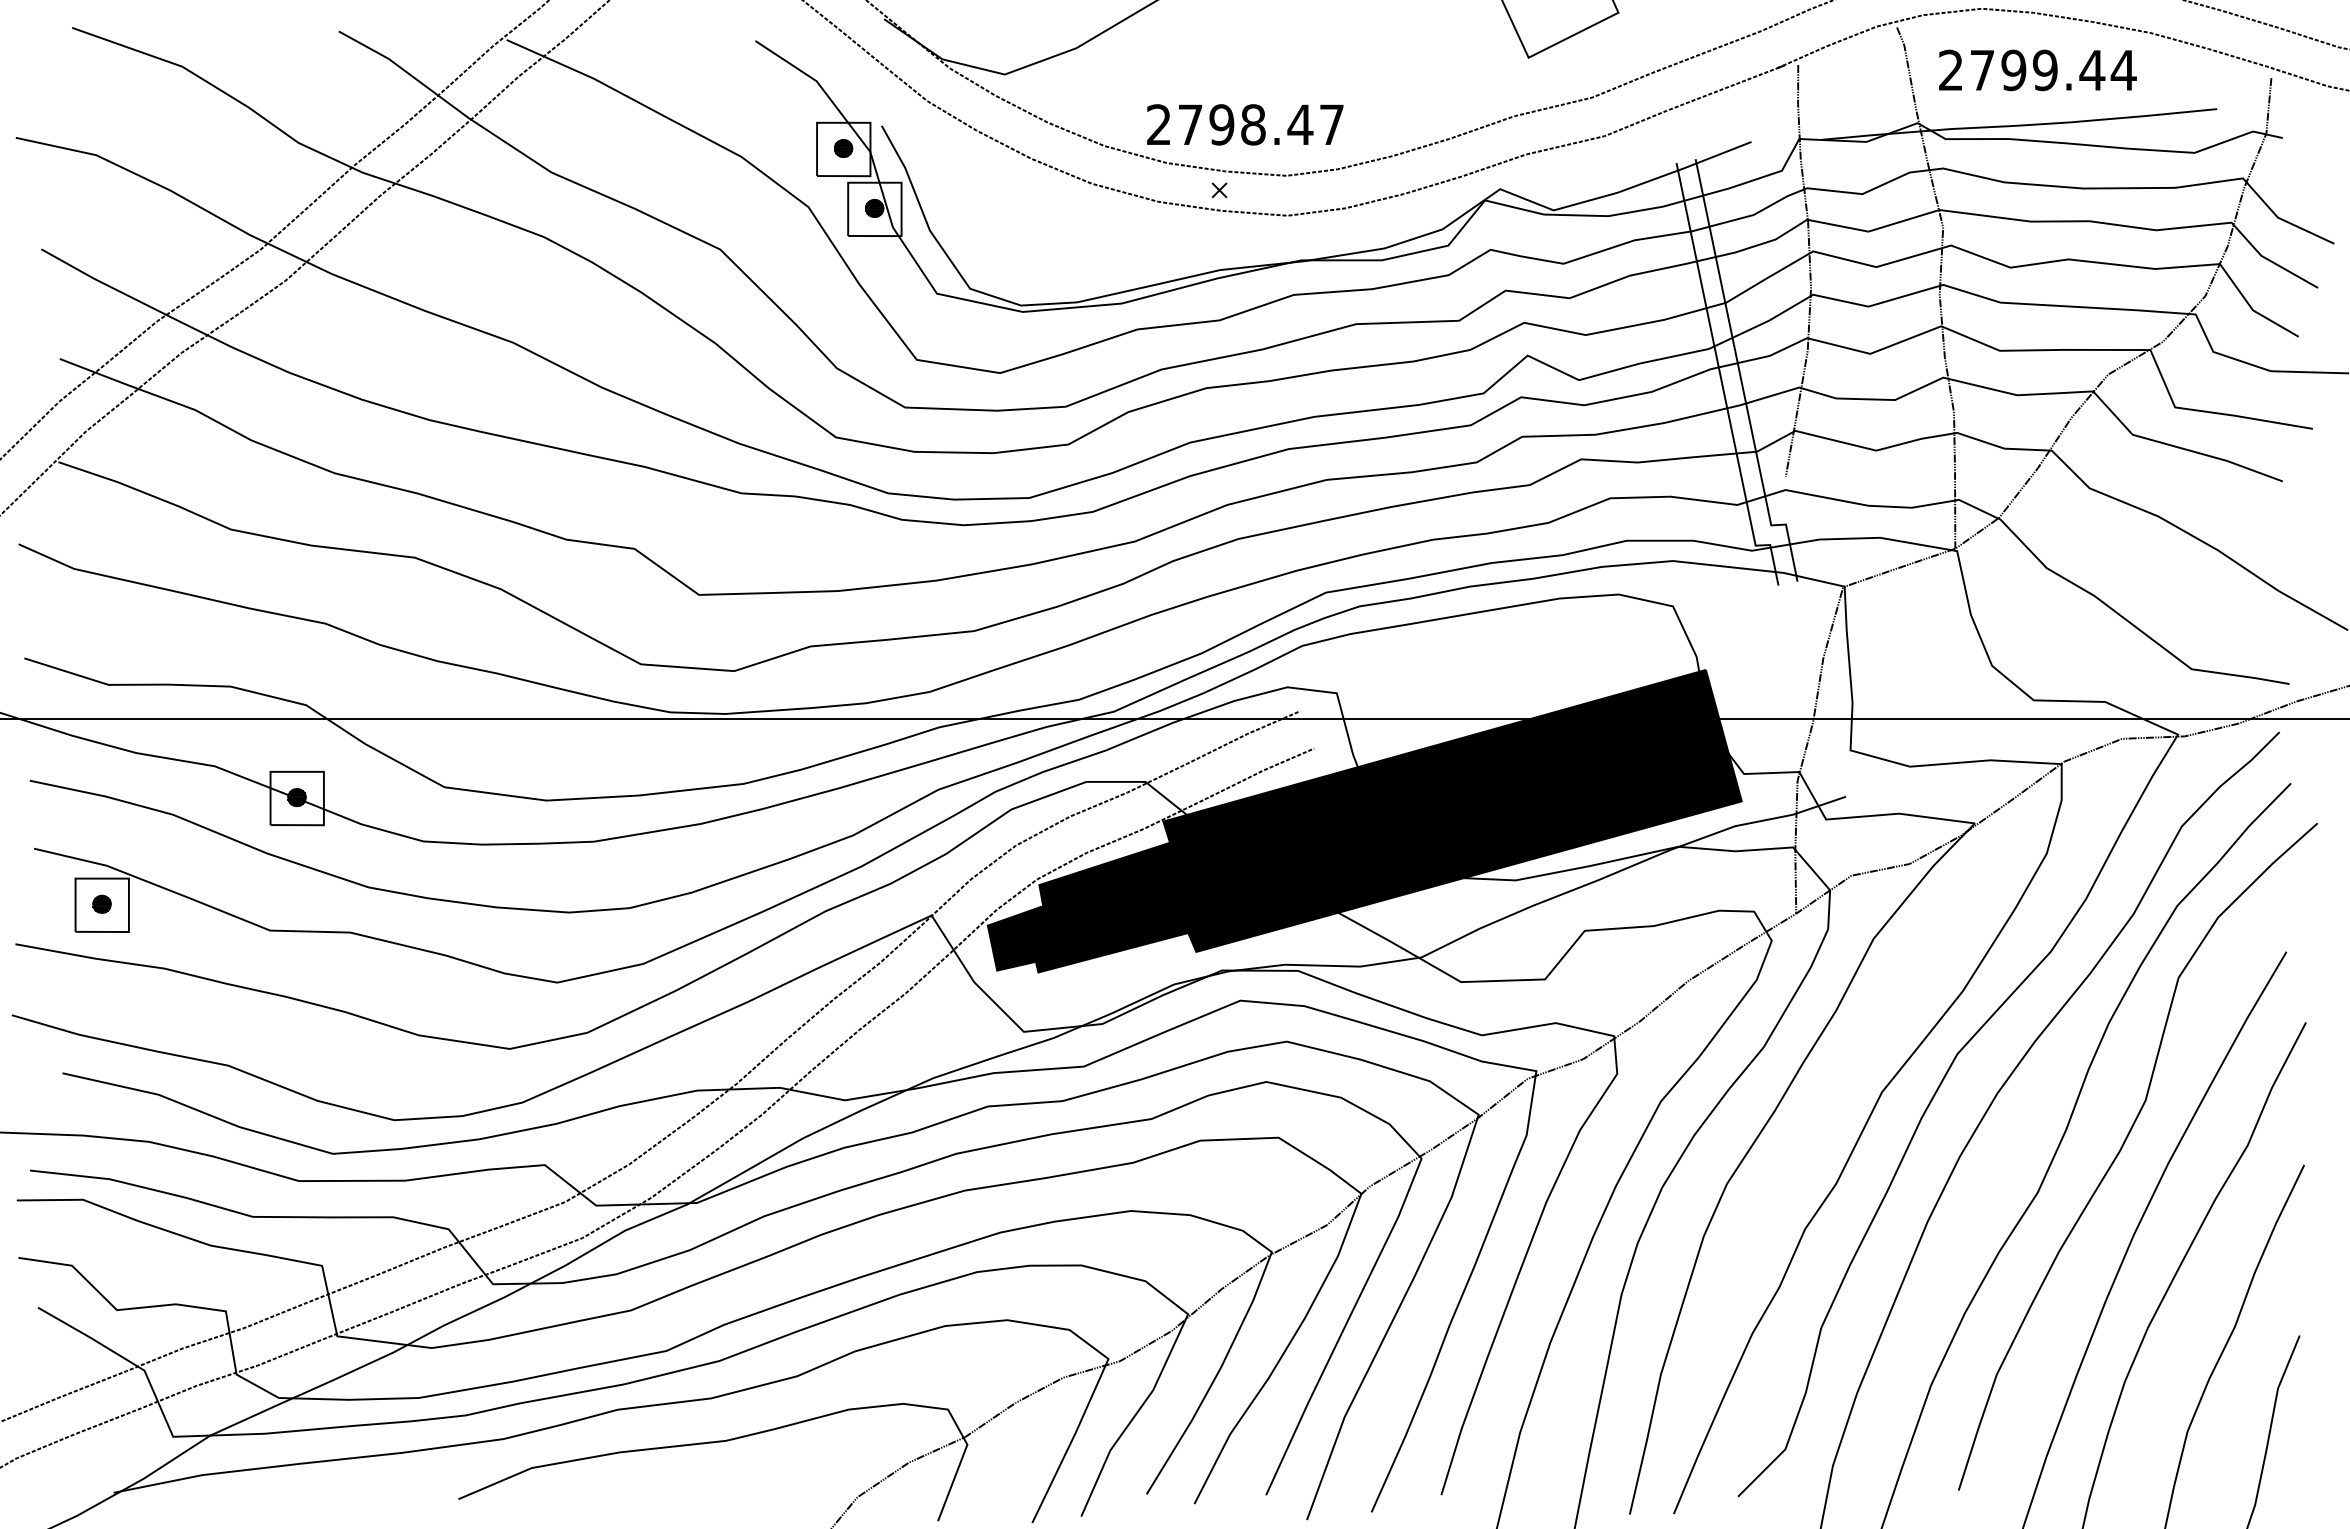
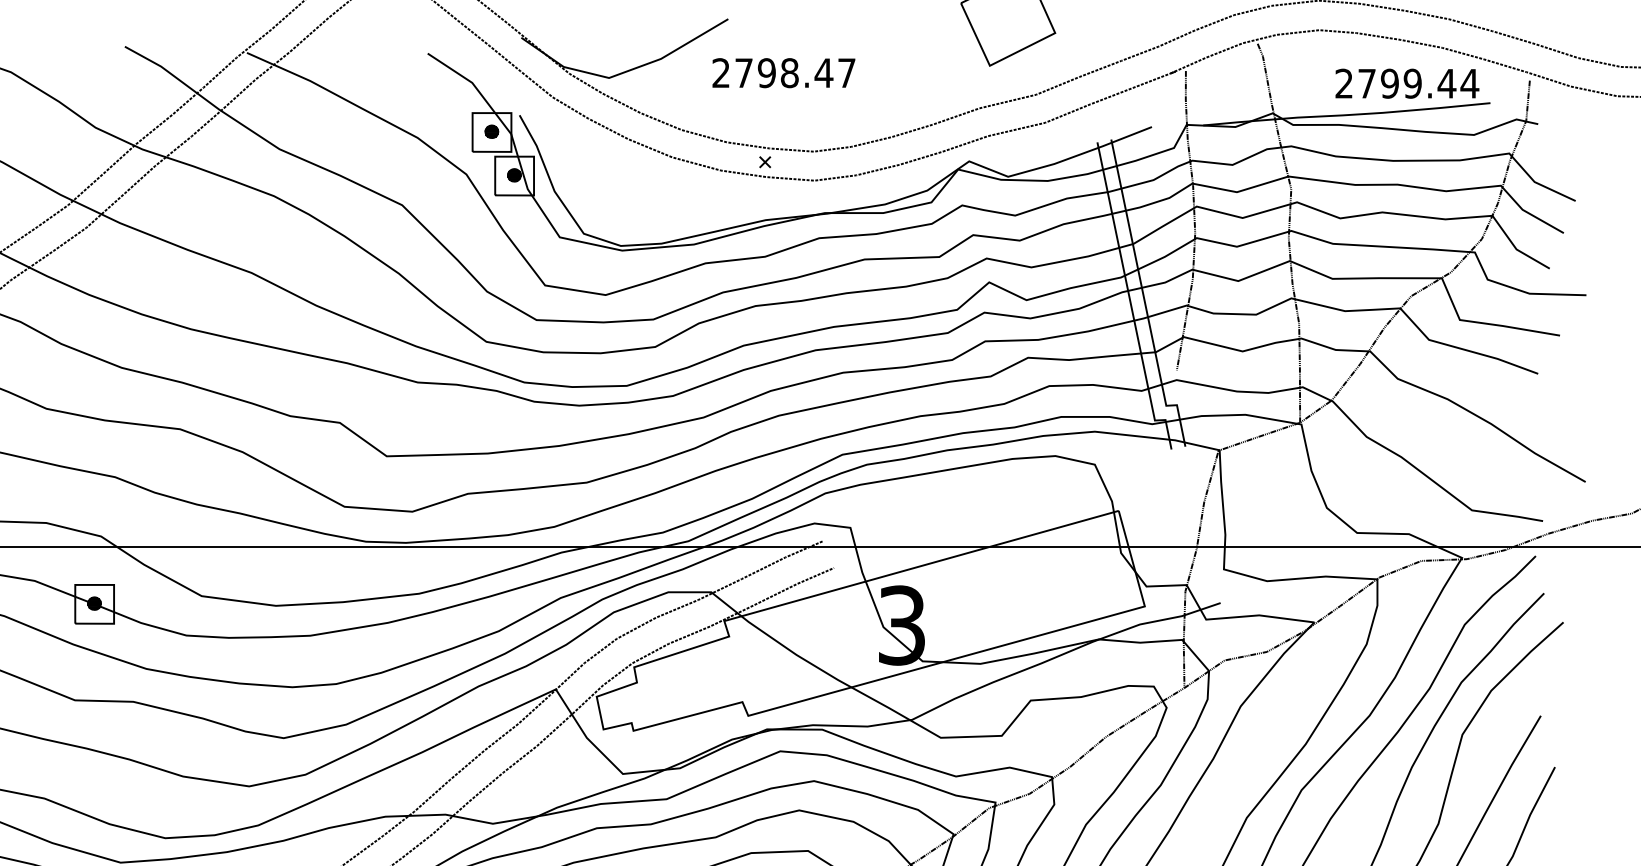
text: (2037, 70) -> (1407, 83), moved
text: (1245, 124) -> (784, 72), moved
fill: (1364, 820) -> (870, 620), removed

